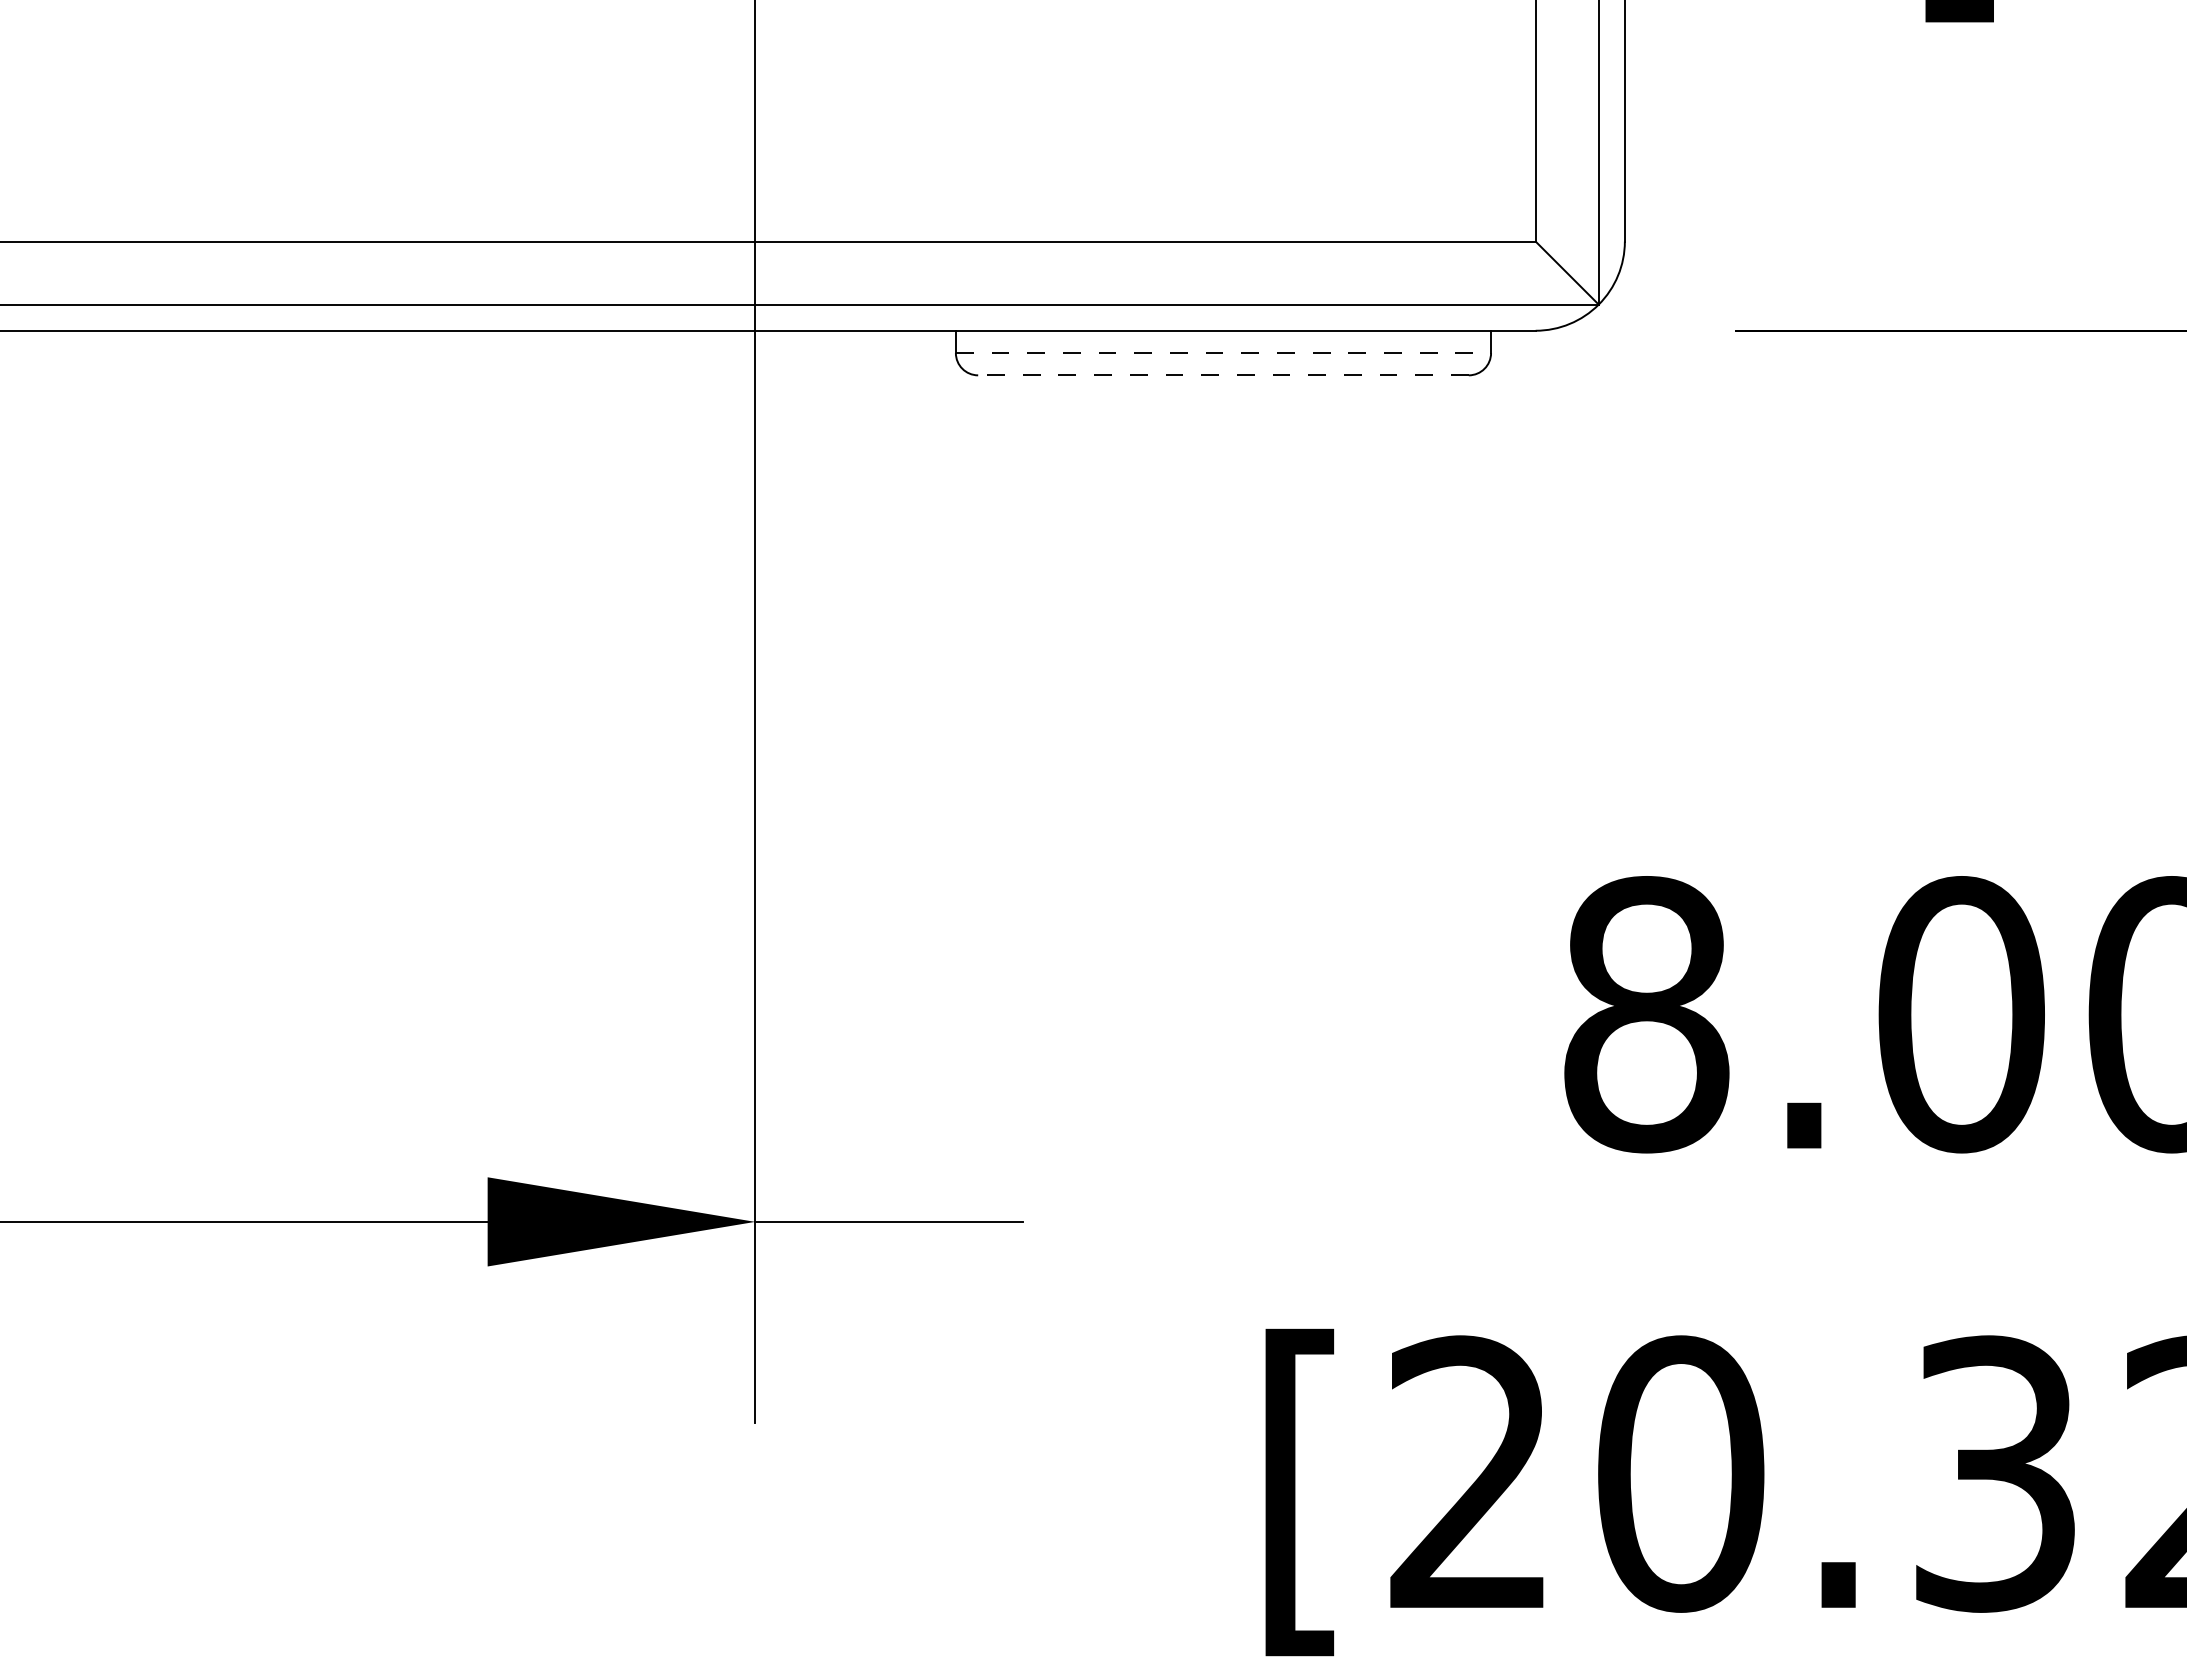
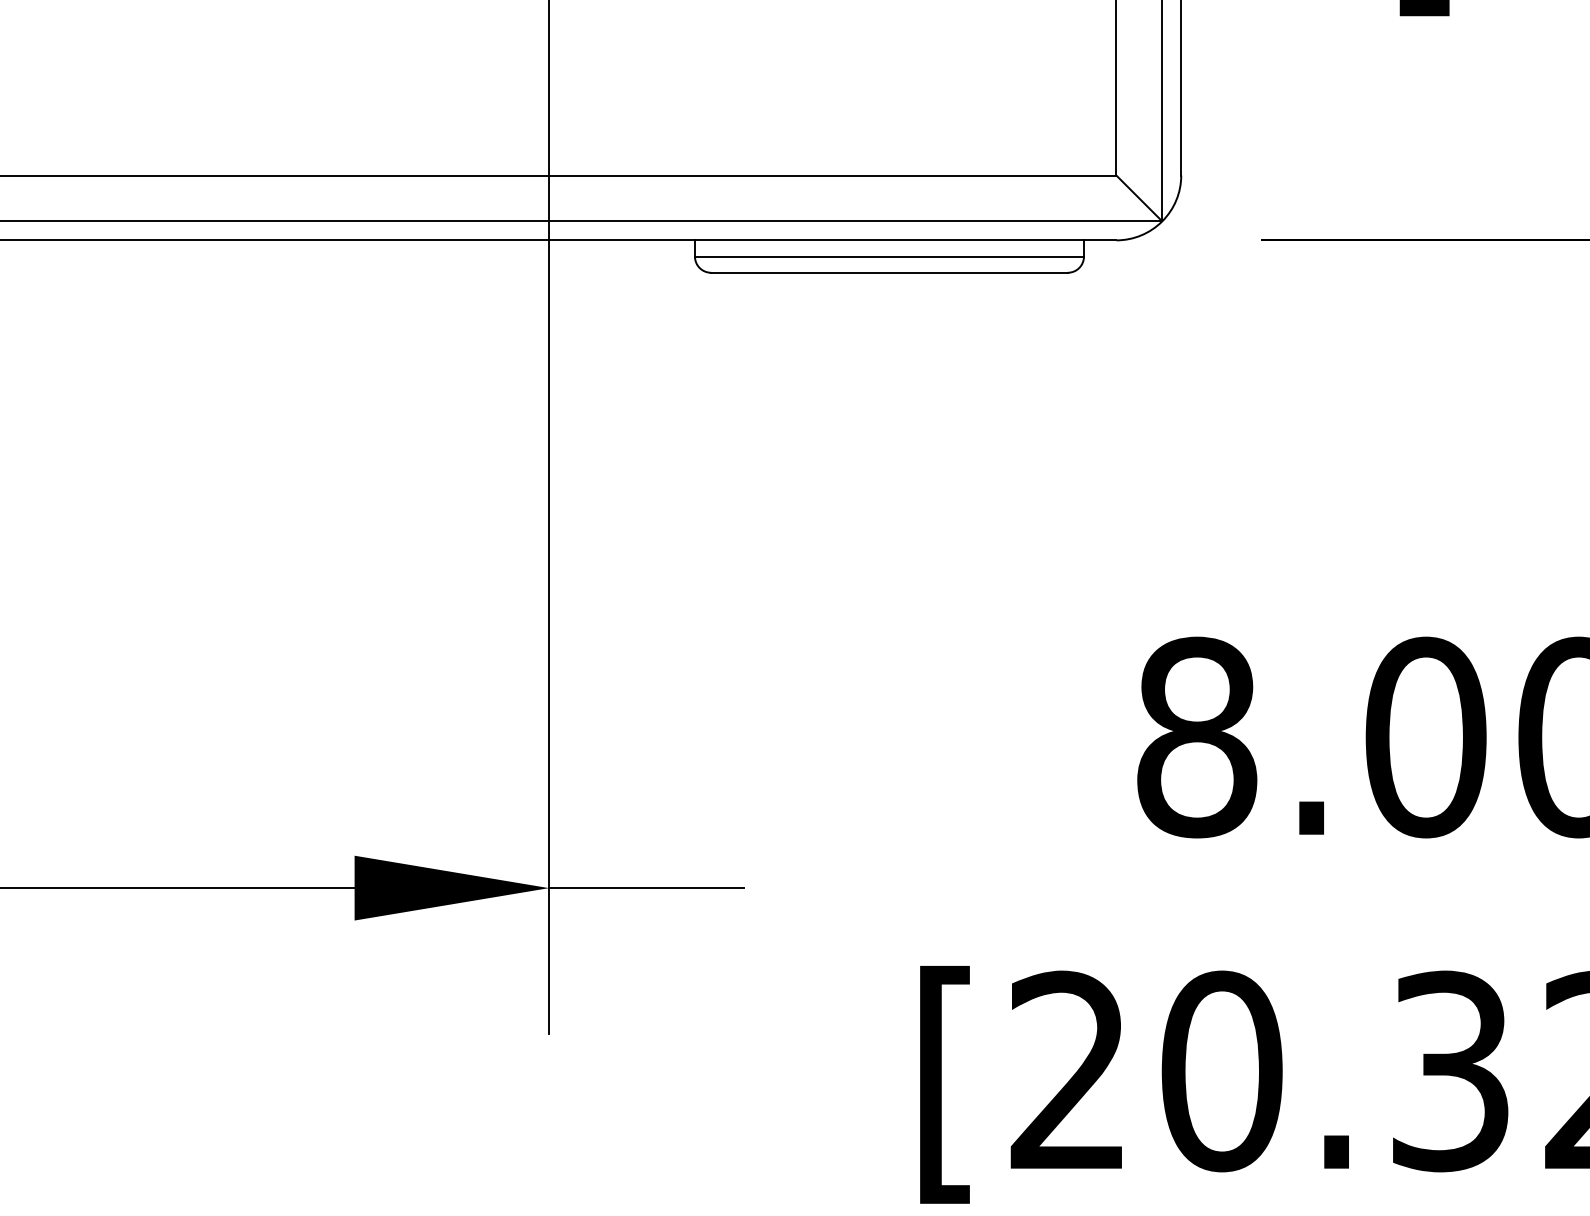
line: (1223, 353) -> (889, 256), dashed -> solid
line: (1222, 375) -> (888, 272), dashed -> solid

